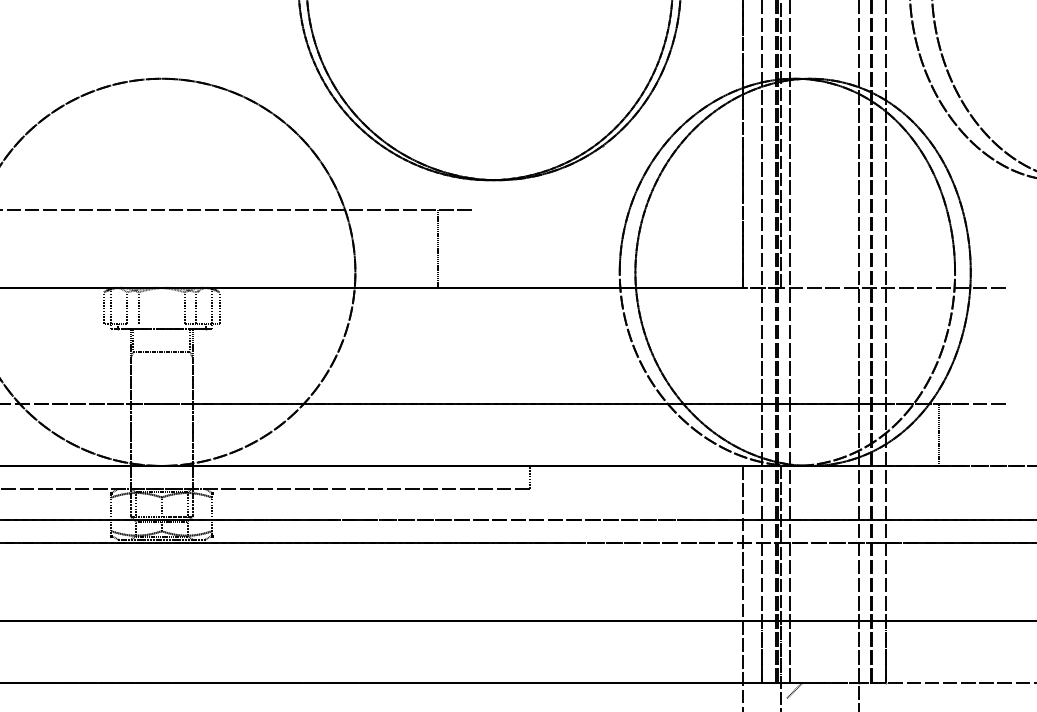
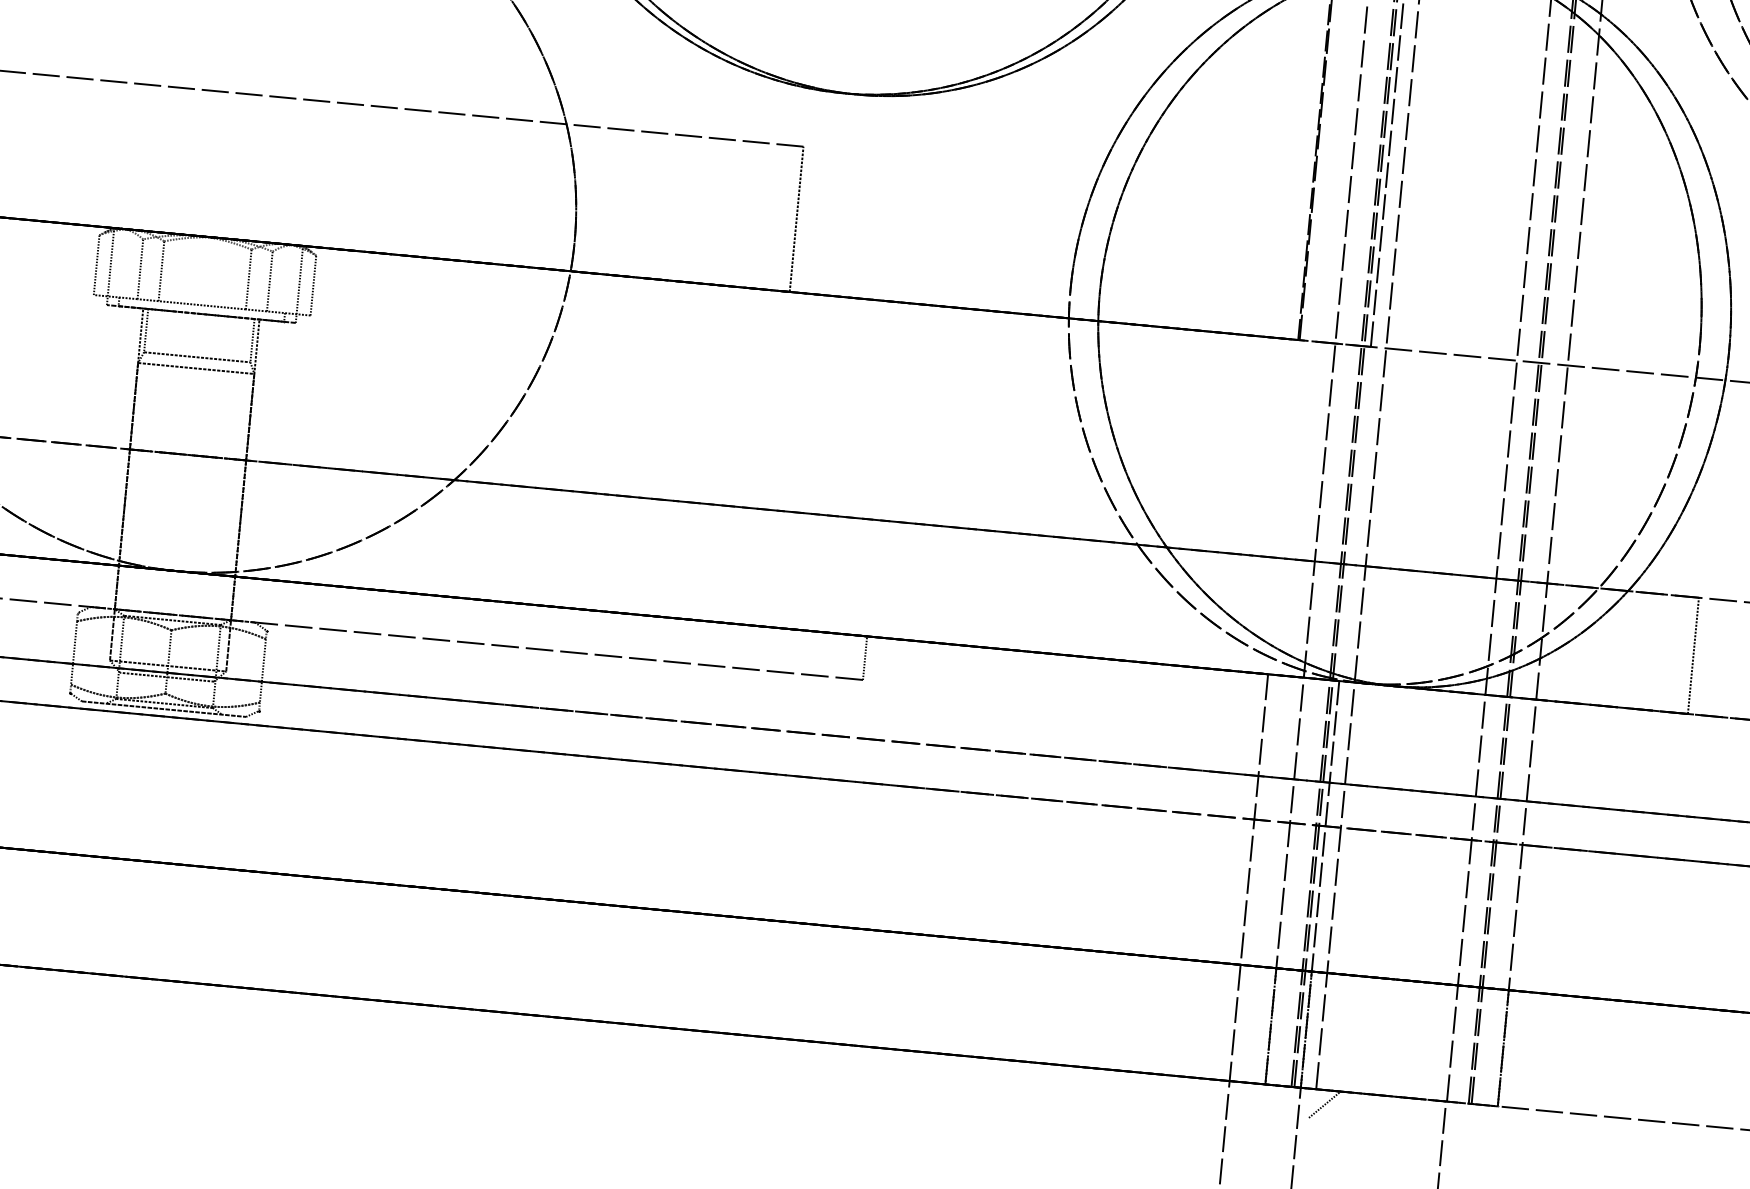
line: (437, 248) -> (796, 218), moved
line: (156, 324) -> (192, 304), added
line: (161, 357) -> (195, 367), added
line: (939, 434) -> (1694, 655), moved

